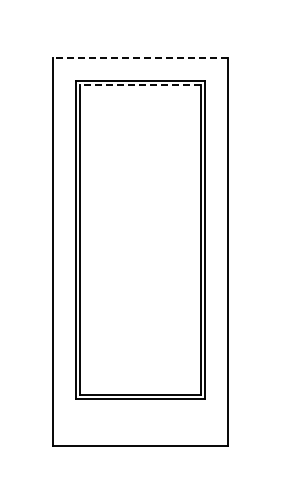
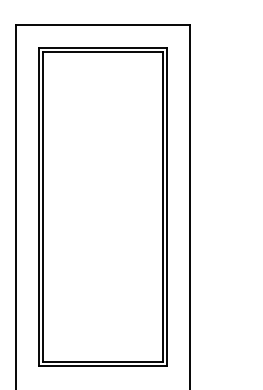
line: (140, 58) -> (102, 25), dashed -> solid
line: (140, 85) -> (102, 52), dashed -> solid

